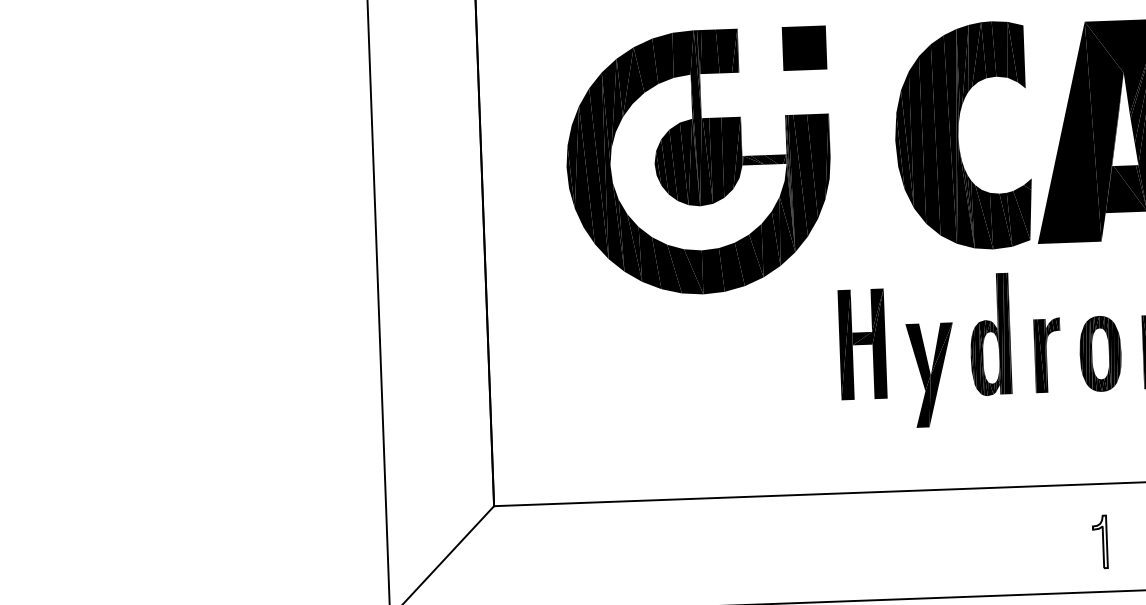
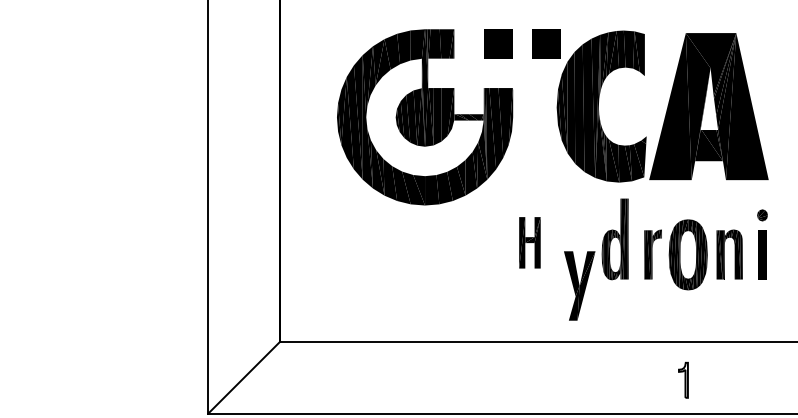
part: (876, 44) -> (546, 43), added
part: (861, 344) -> (529, 242), size x0.7
part: (1100, 353) -> (688, 254), size x1.4
part: (930, 374) -> (579, 285), moved

